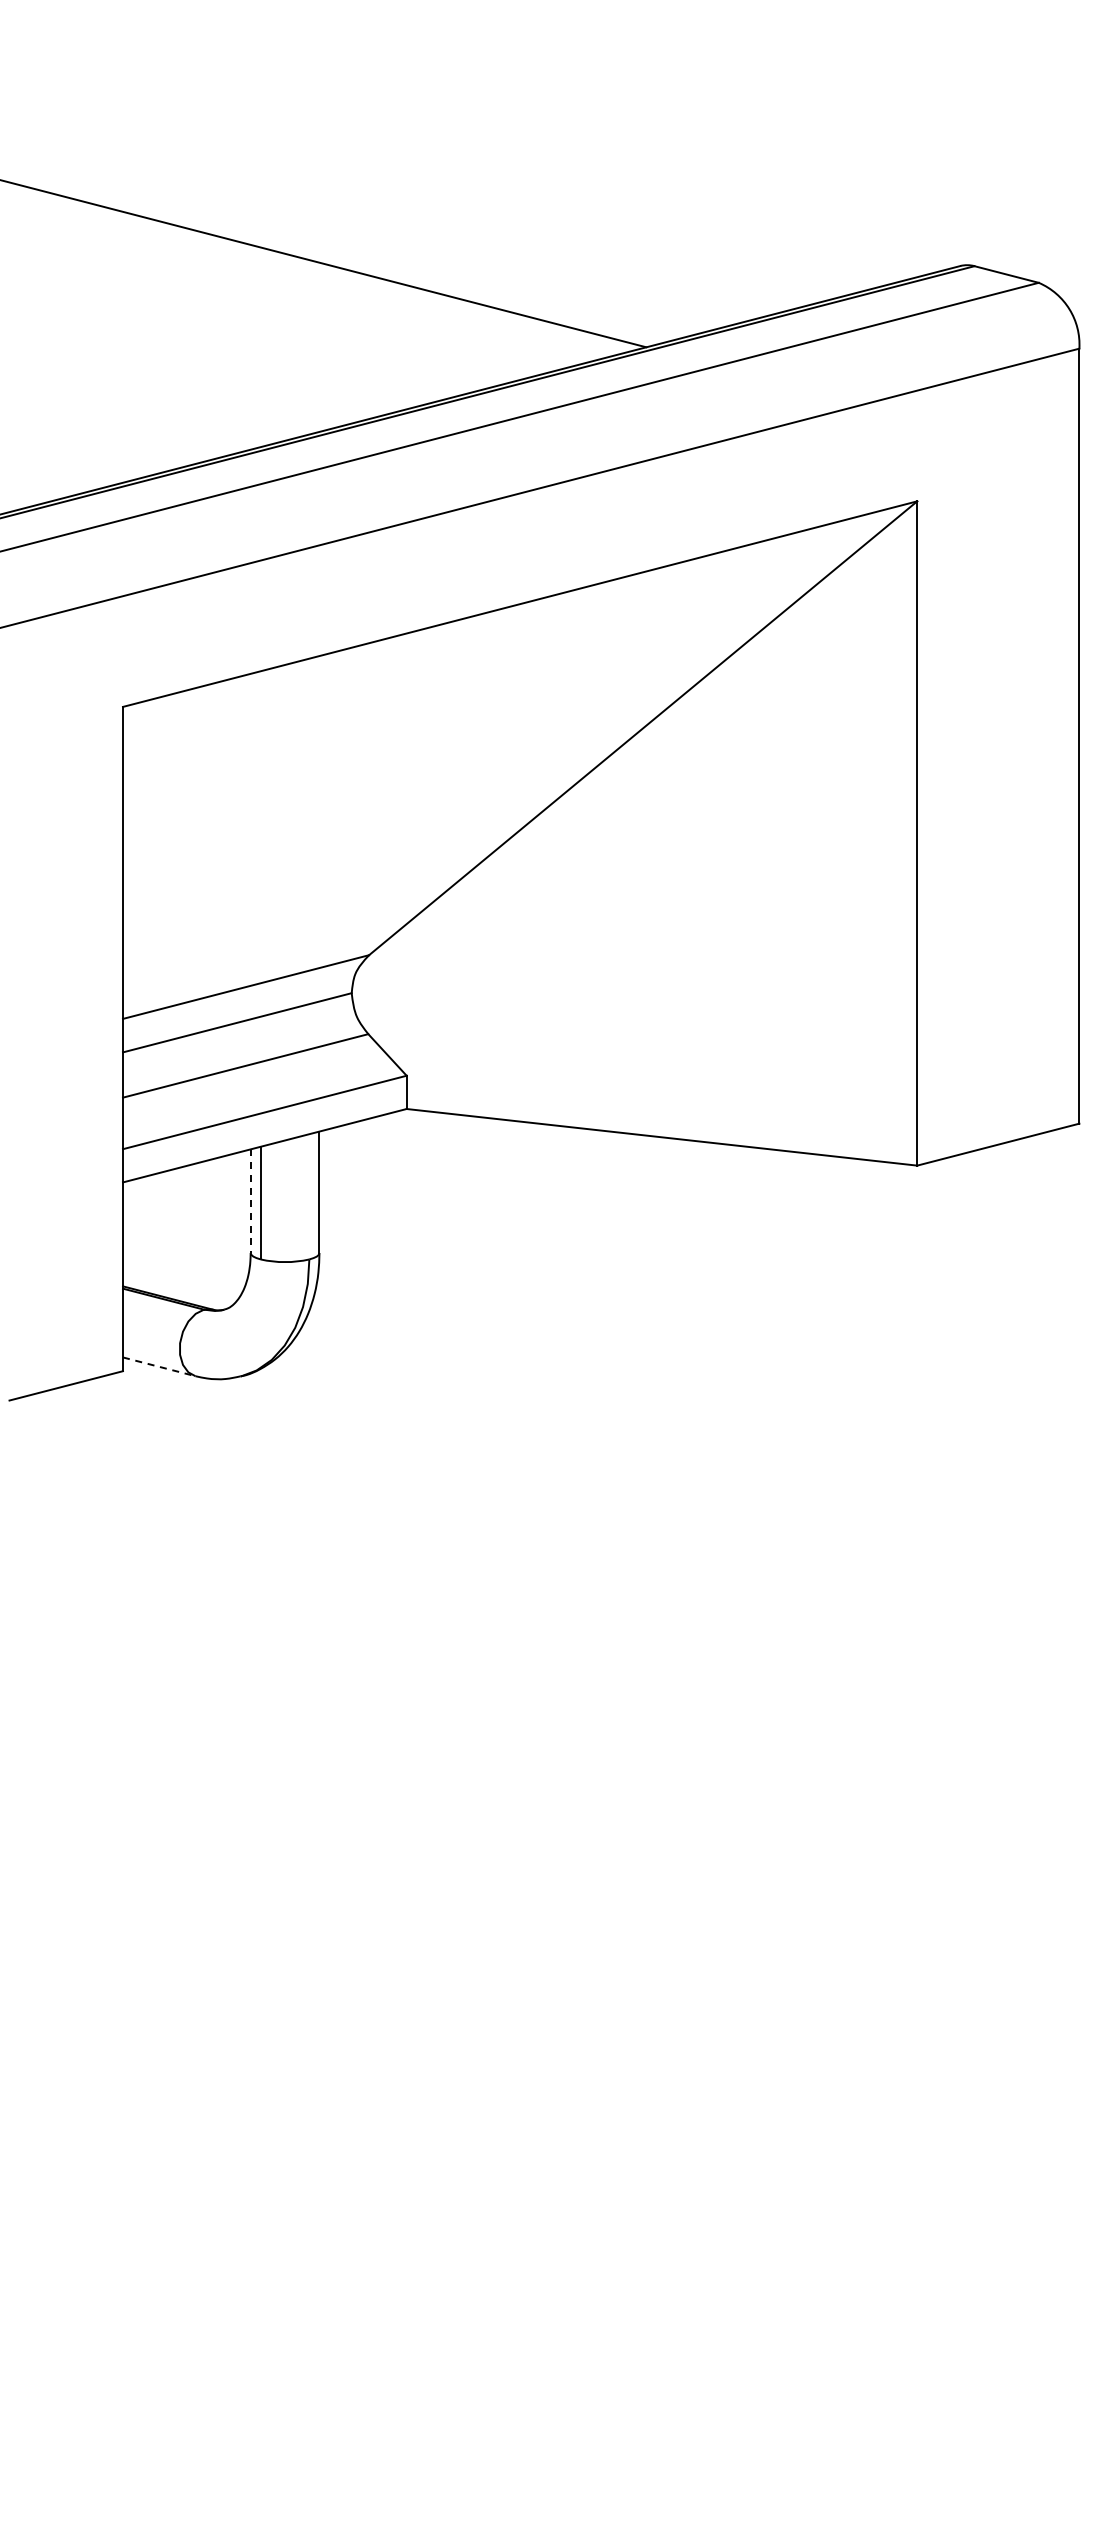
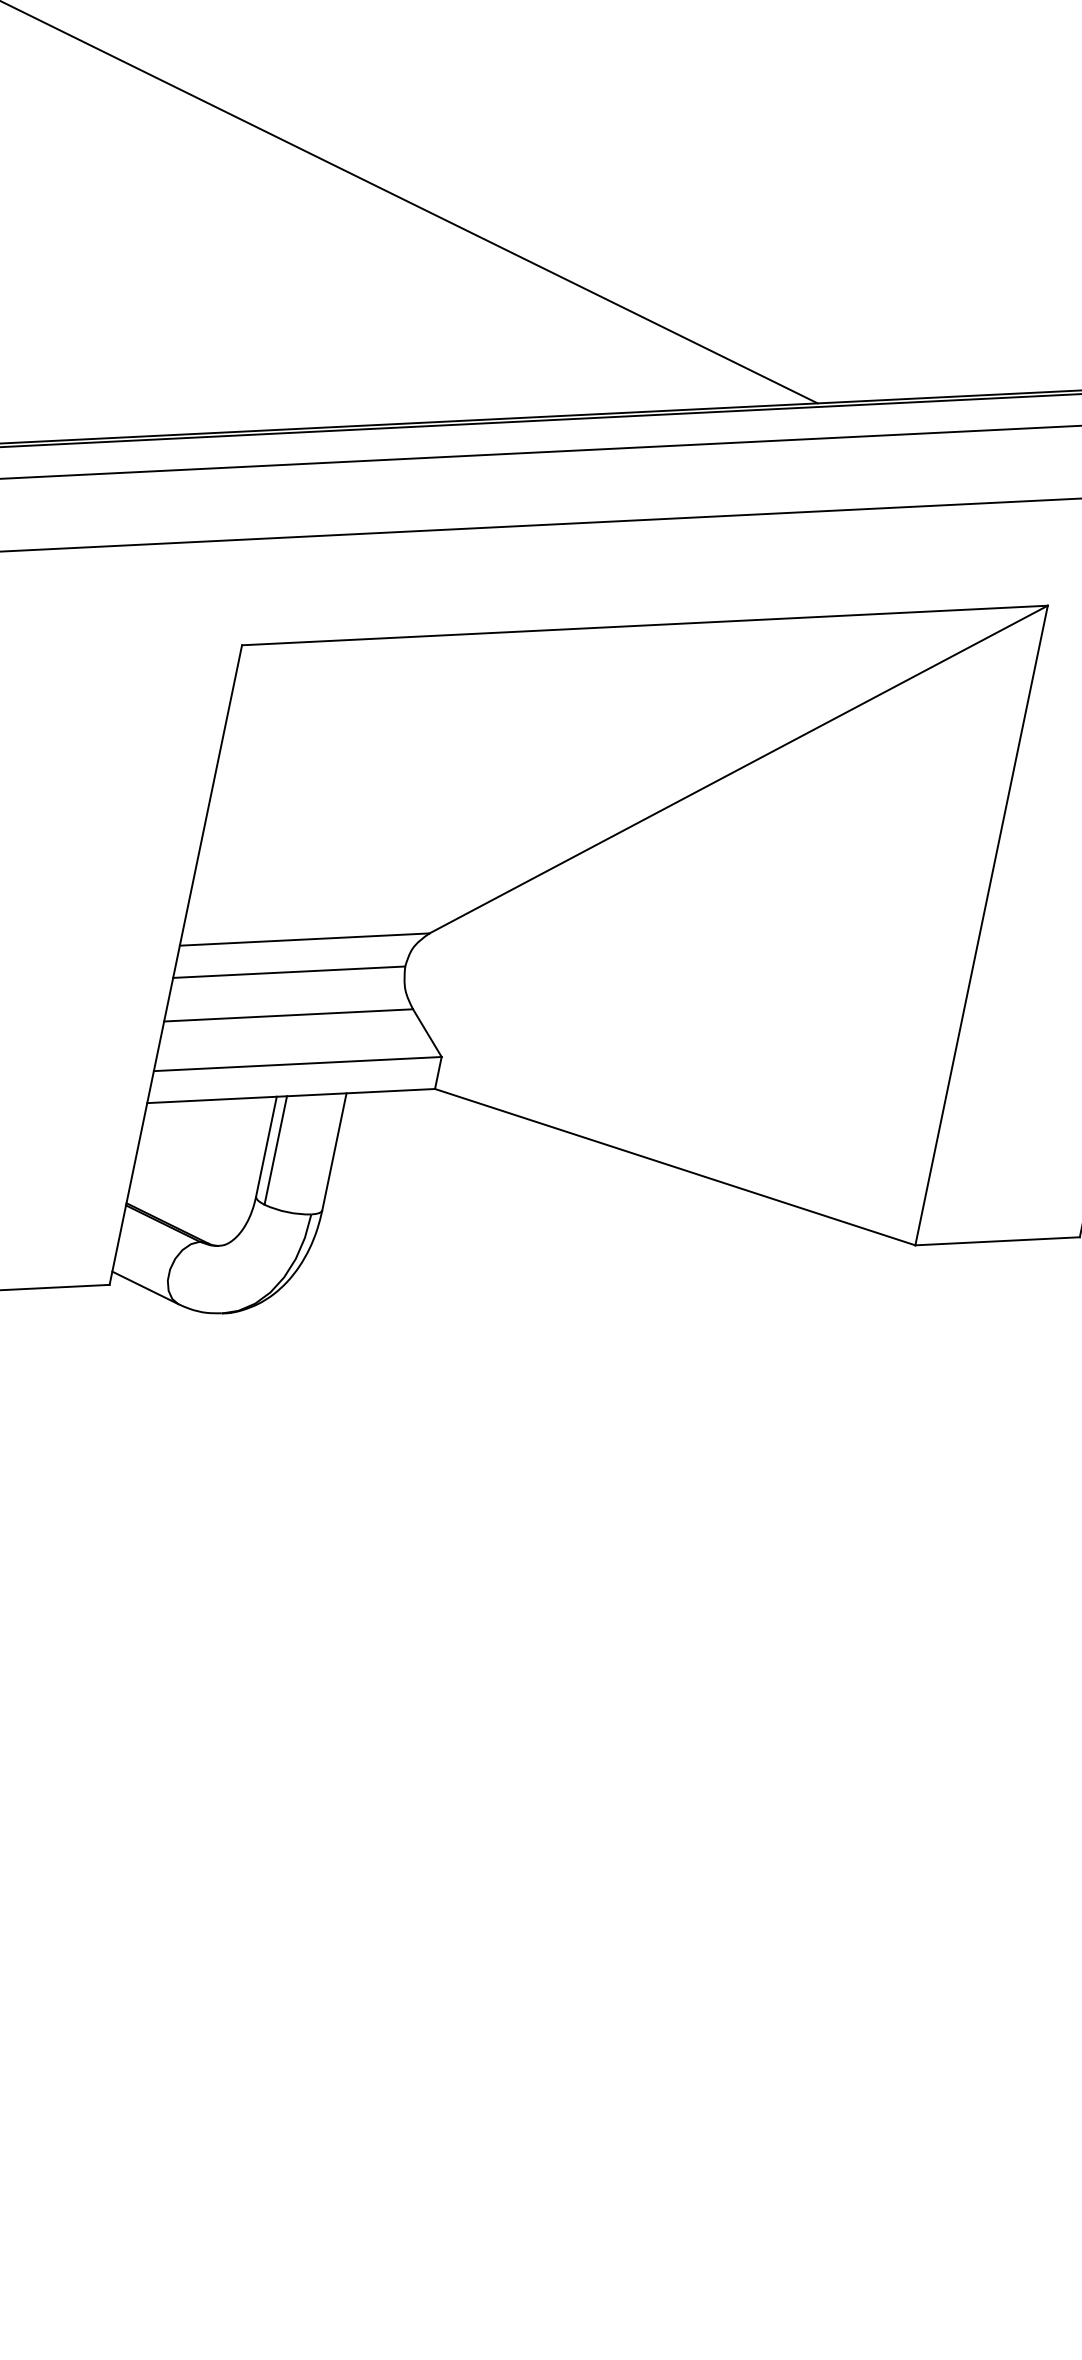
line: (250, 1201) -> (266, 1146), dashed -> solid
line: (159, 1366) -> (145, 1287), dashed -> solid

